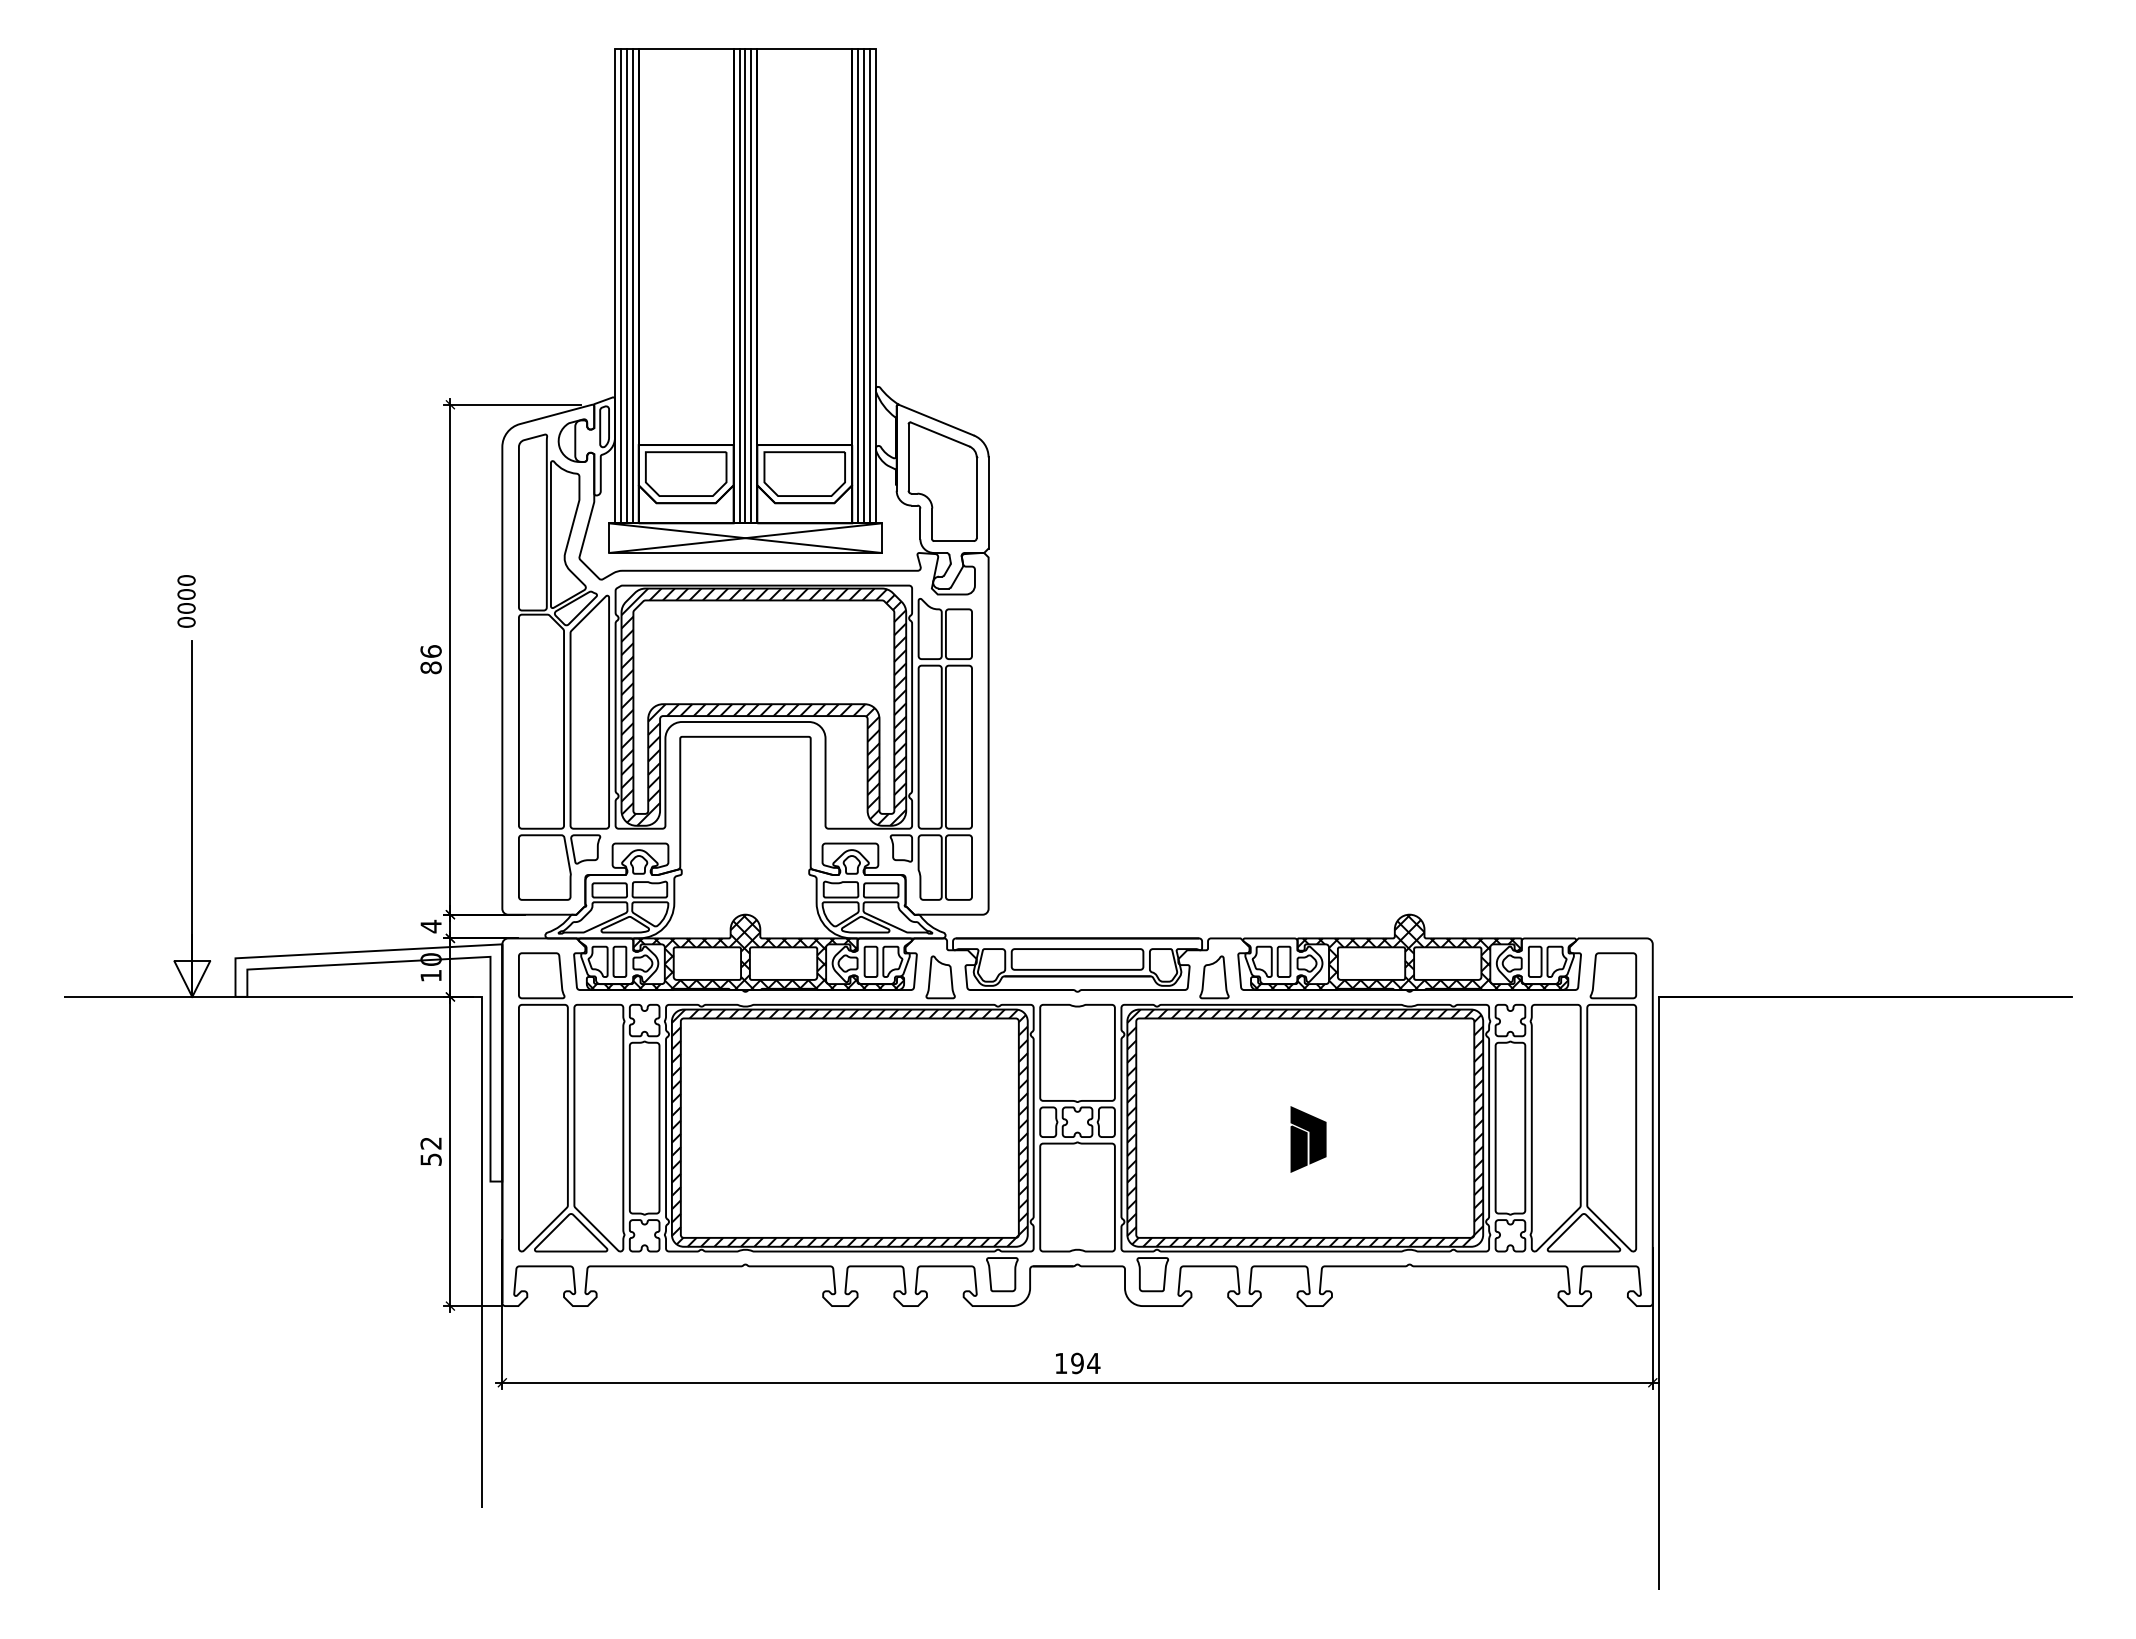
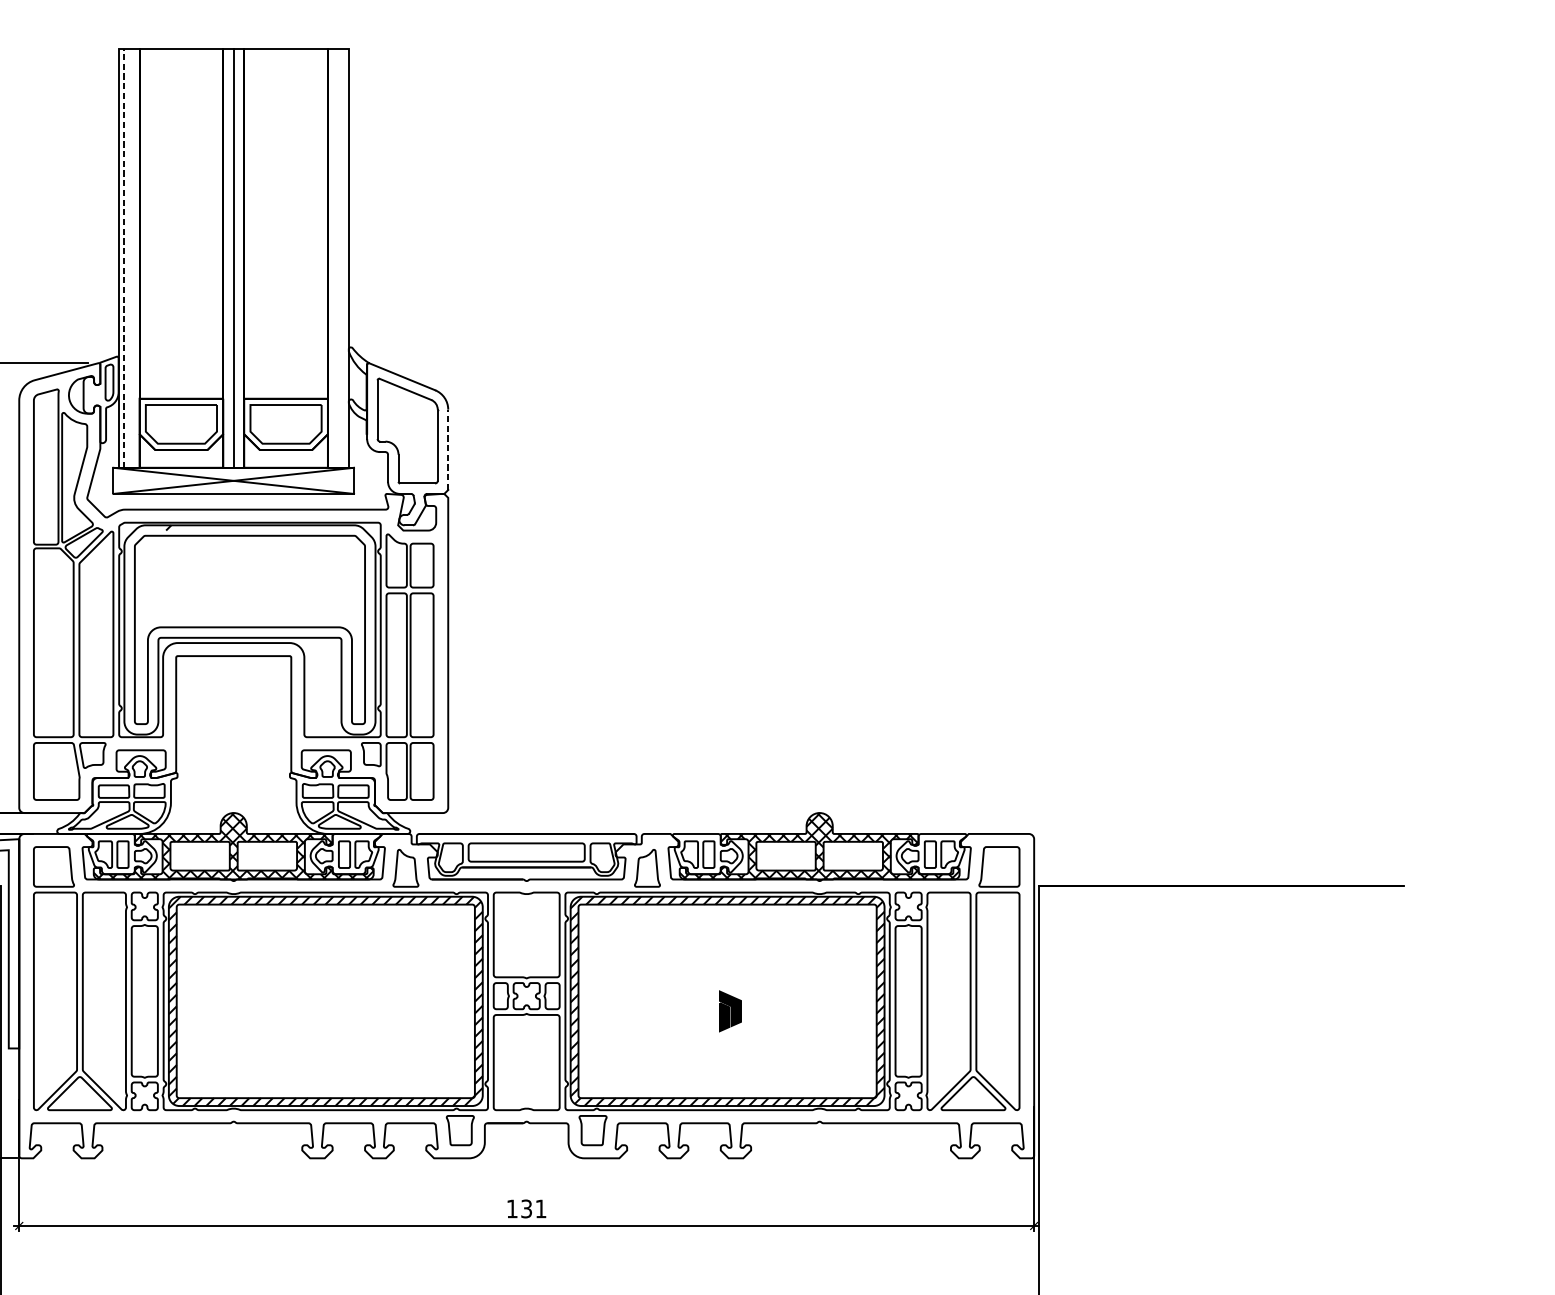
line: (620, 285) -> (123, 257), solid -> dashed
line: (626, 285) -> (128, 257), removed
line: (632, 285) -> (134, 257), removed
line: (739, 285) -> (228, 257), removed
line: (751, 285) -> (239, 257), removed
line: (858, 285) -> (333, 257), removed
line: (864, 285) -> (338, 257), removed
line: (870, 285) -> (344, 257), removed
line: (988, 502) -> (448, 449), solid -> dashed
hatch: (763, 706) -> (249, 629), removed
part: (1308, 1139) -> (730, 1011), size x0.7
text: (1085, 1362) -> (533, 1208), 194 -> 131

